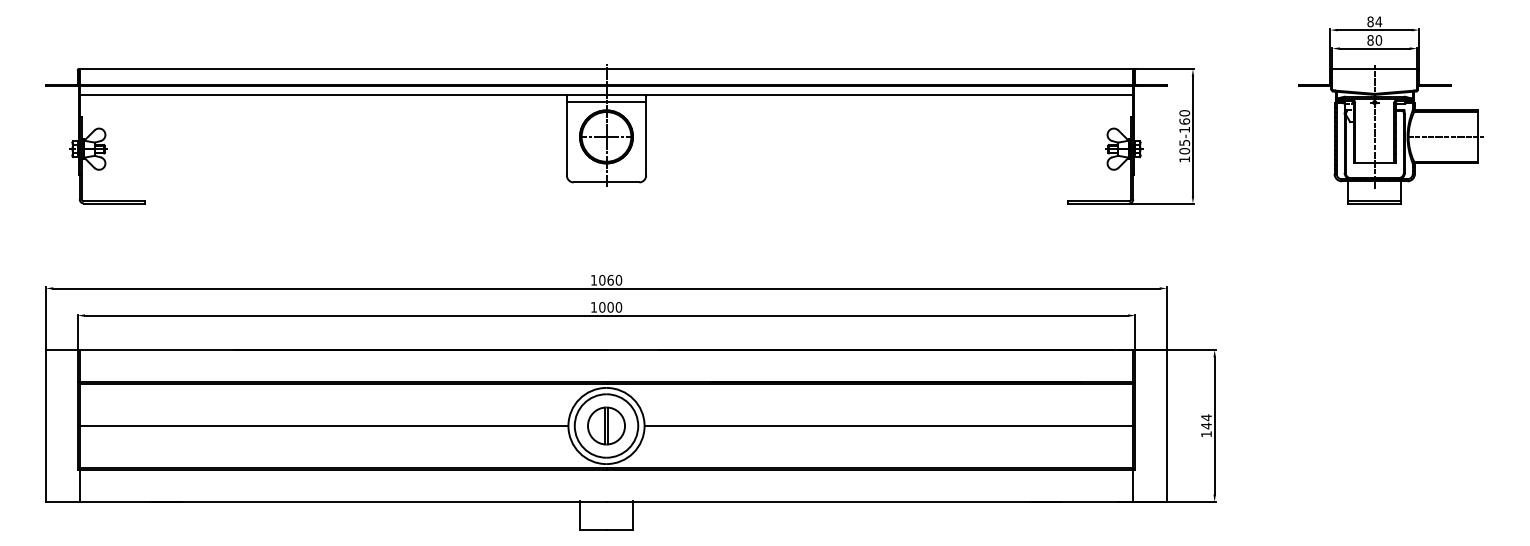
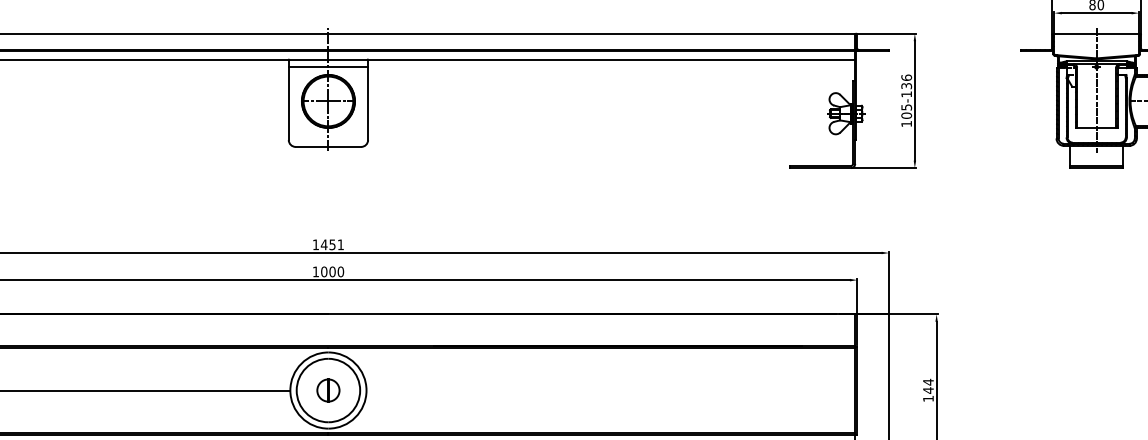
text: (1184, 117) -> (906, 82), 105-160 -> 105-136
text: (610, 279) -> (332, 244), 1060 -> 1451
part: (606, 425) -> (328, 390), size x0.6
line: (888, 426) -> (610, 391), removed

